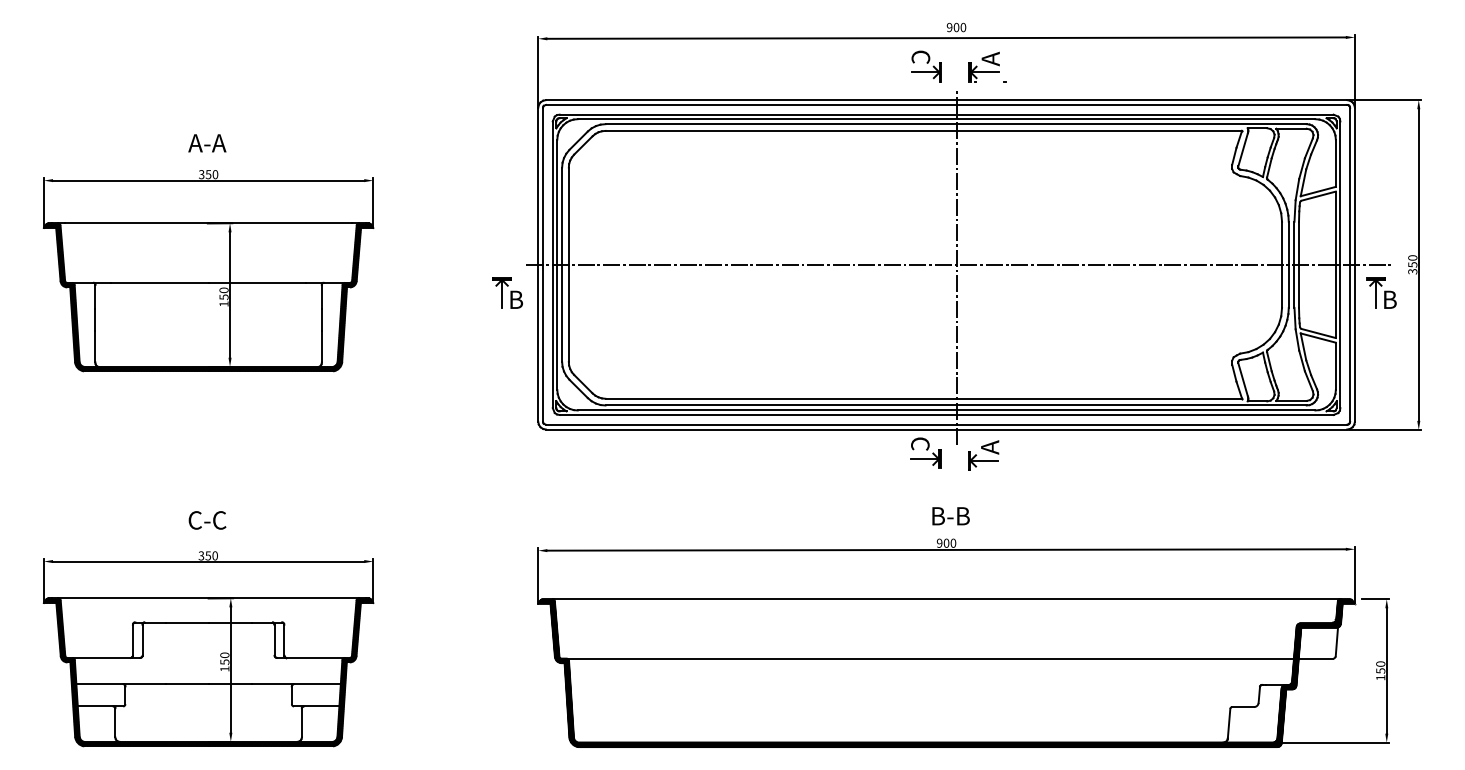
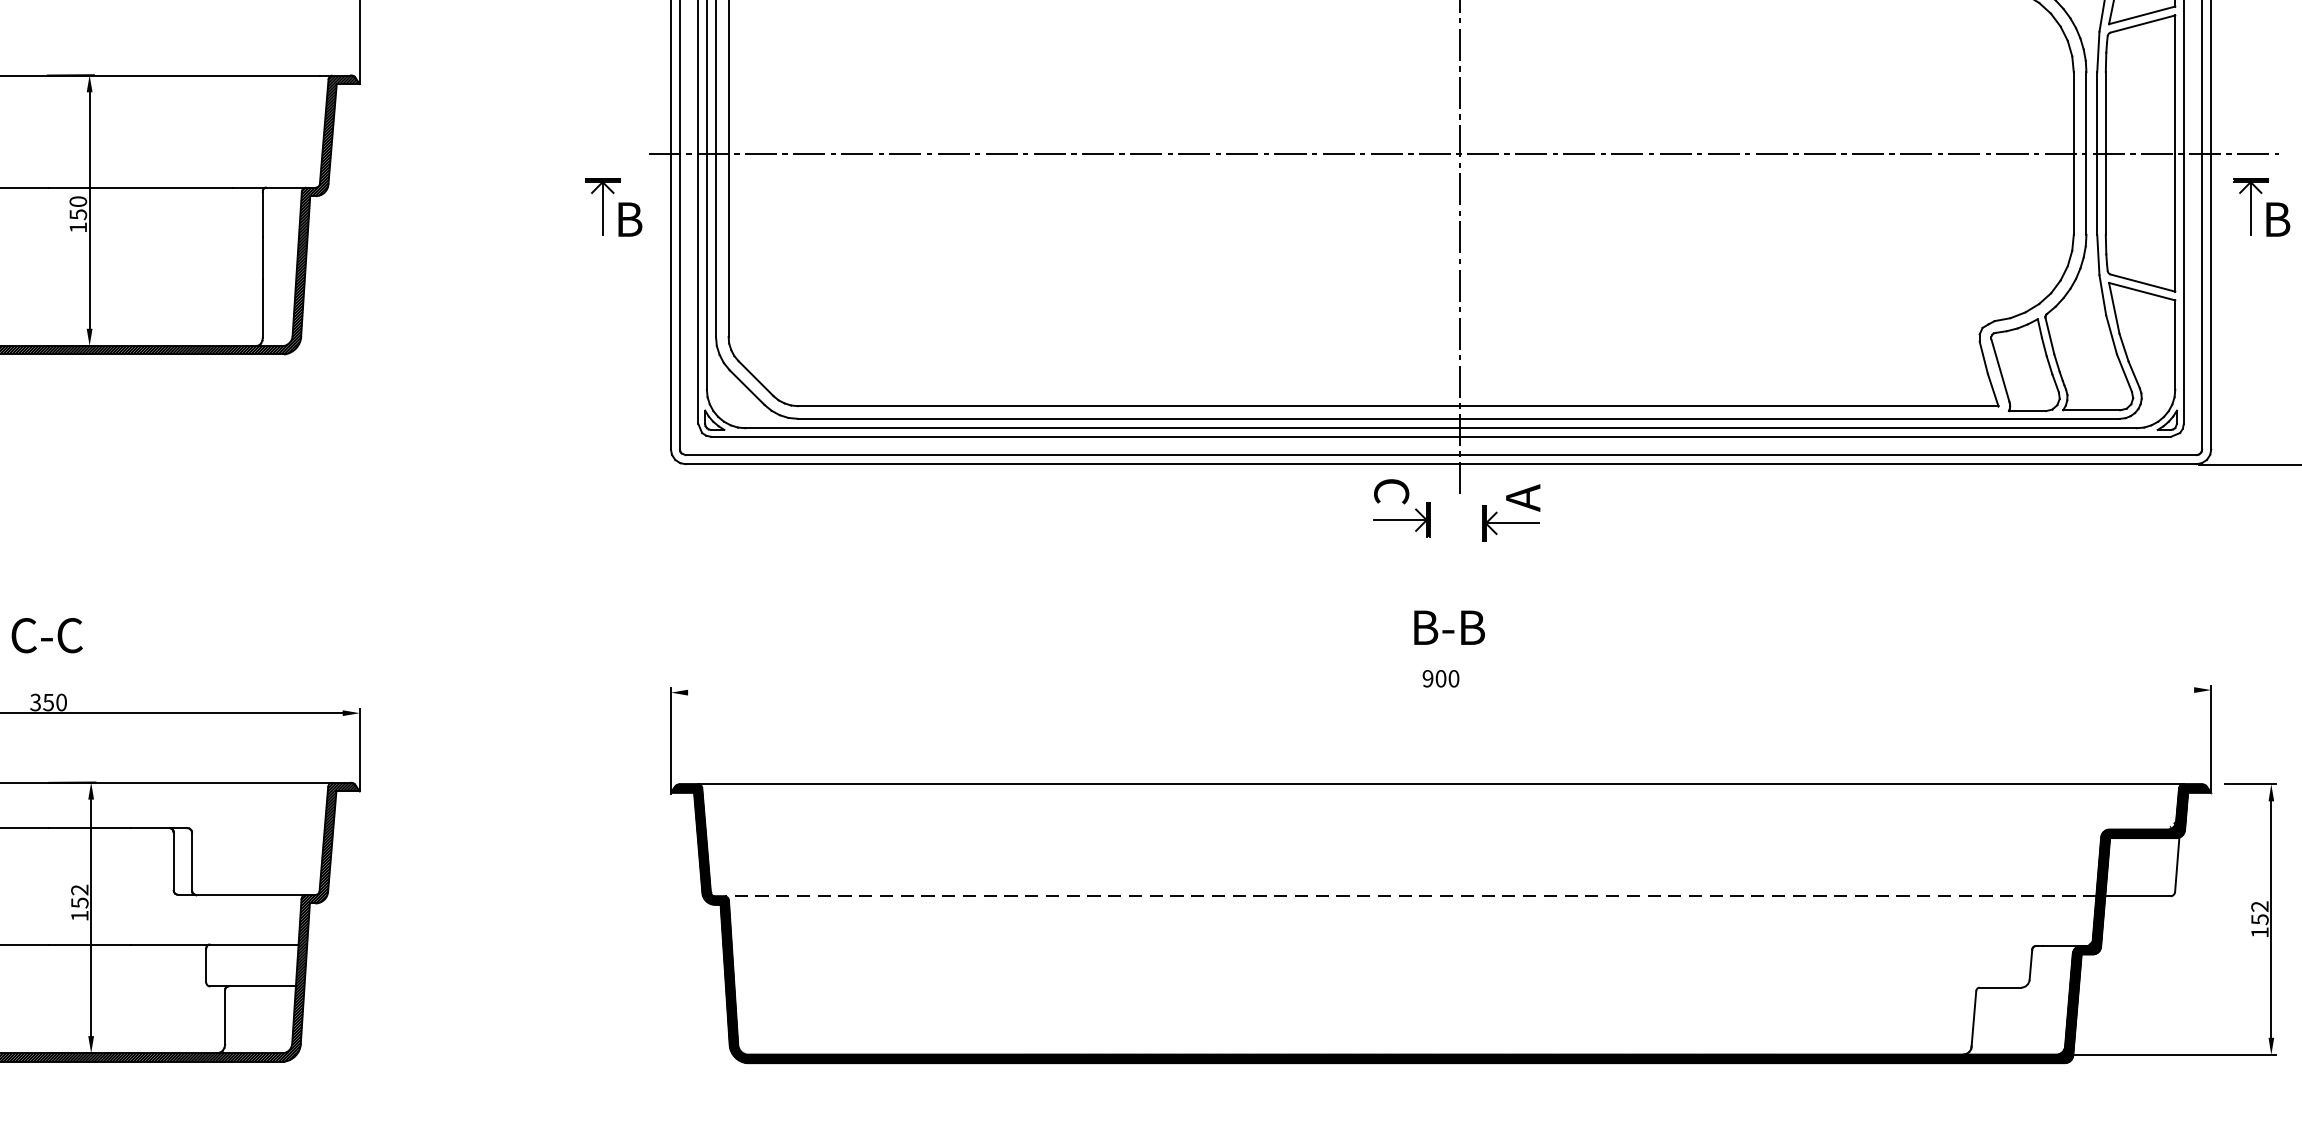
line: (946, 549) -> (1440, 690), removed
text: (224, 655) -> (79, 890), 150 -> 152
line: (930, 658) -> (1410, 896), solid -> dashed
text: (1380, 663) -> (2259, 905), 150 -> 152

